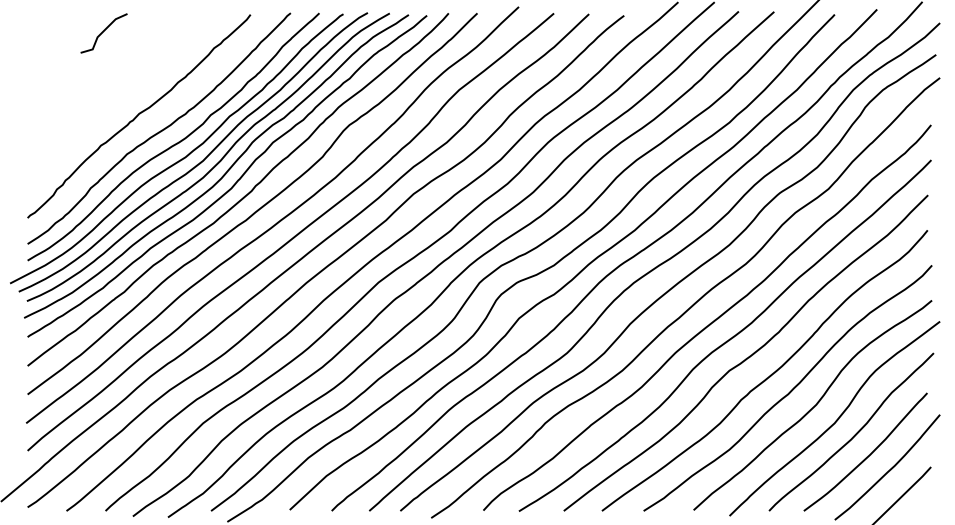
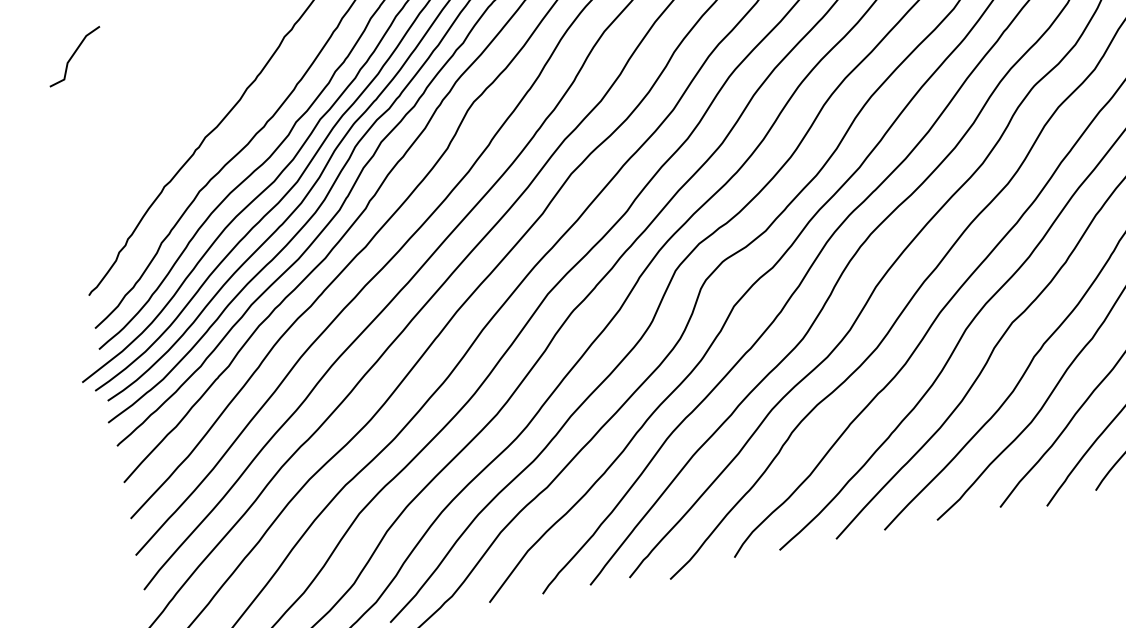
curve: (103, 32) -> (73, 55), moved

